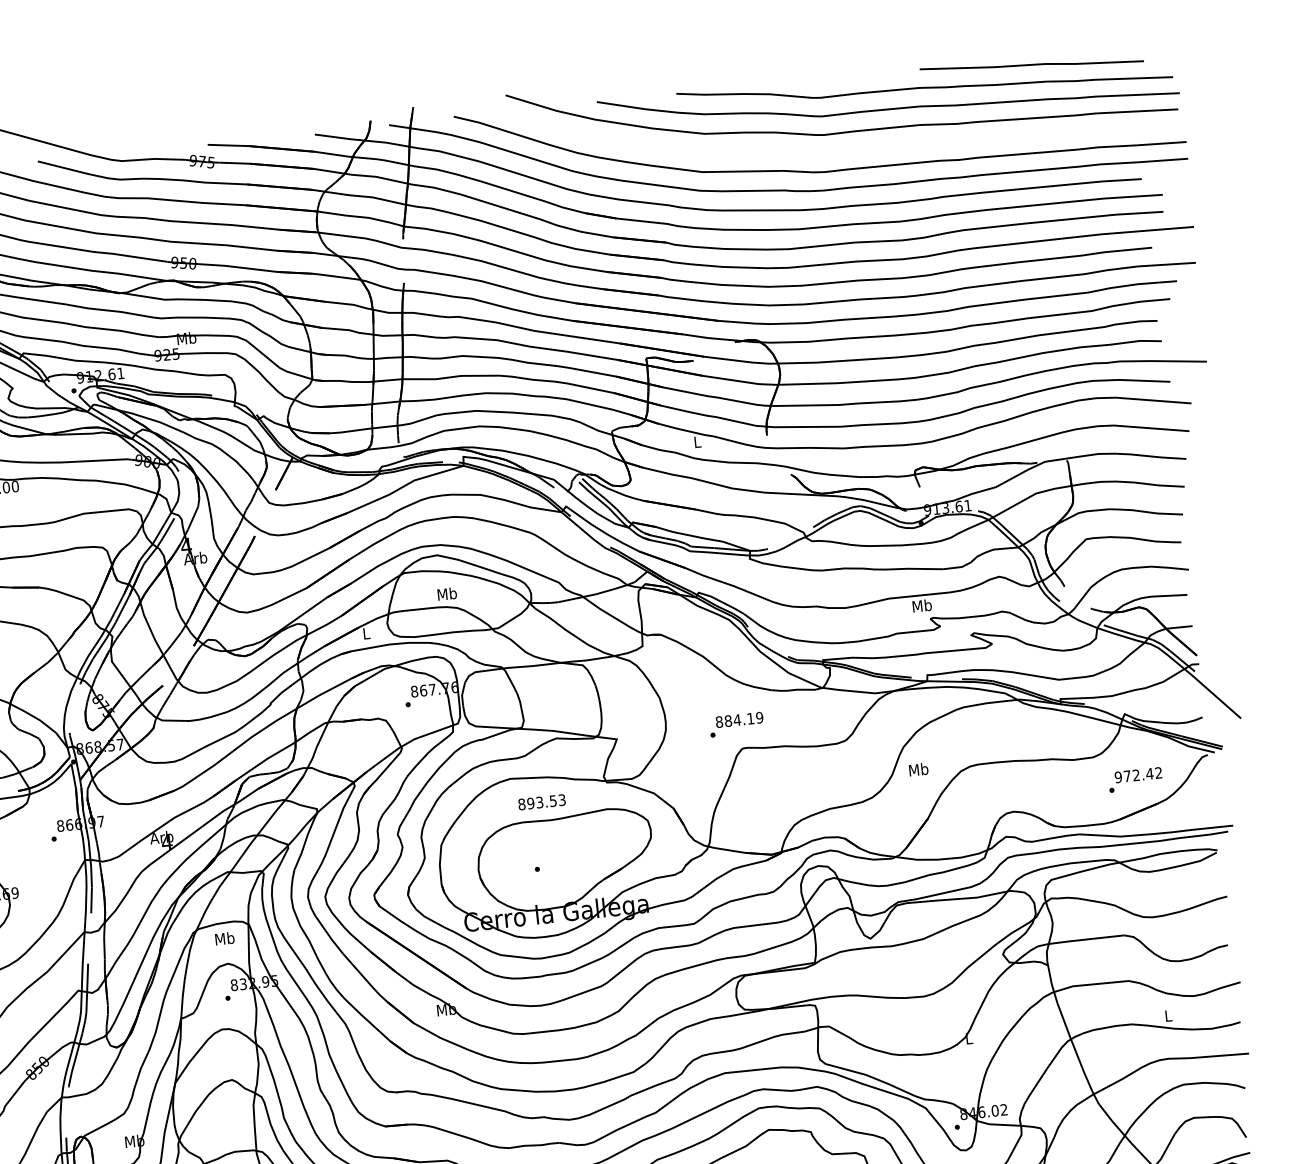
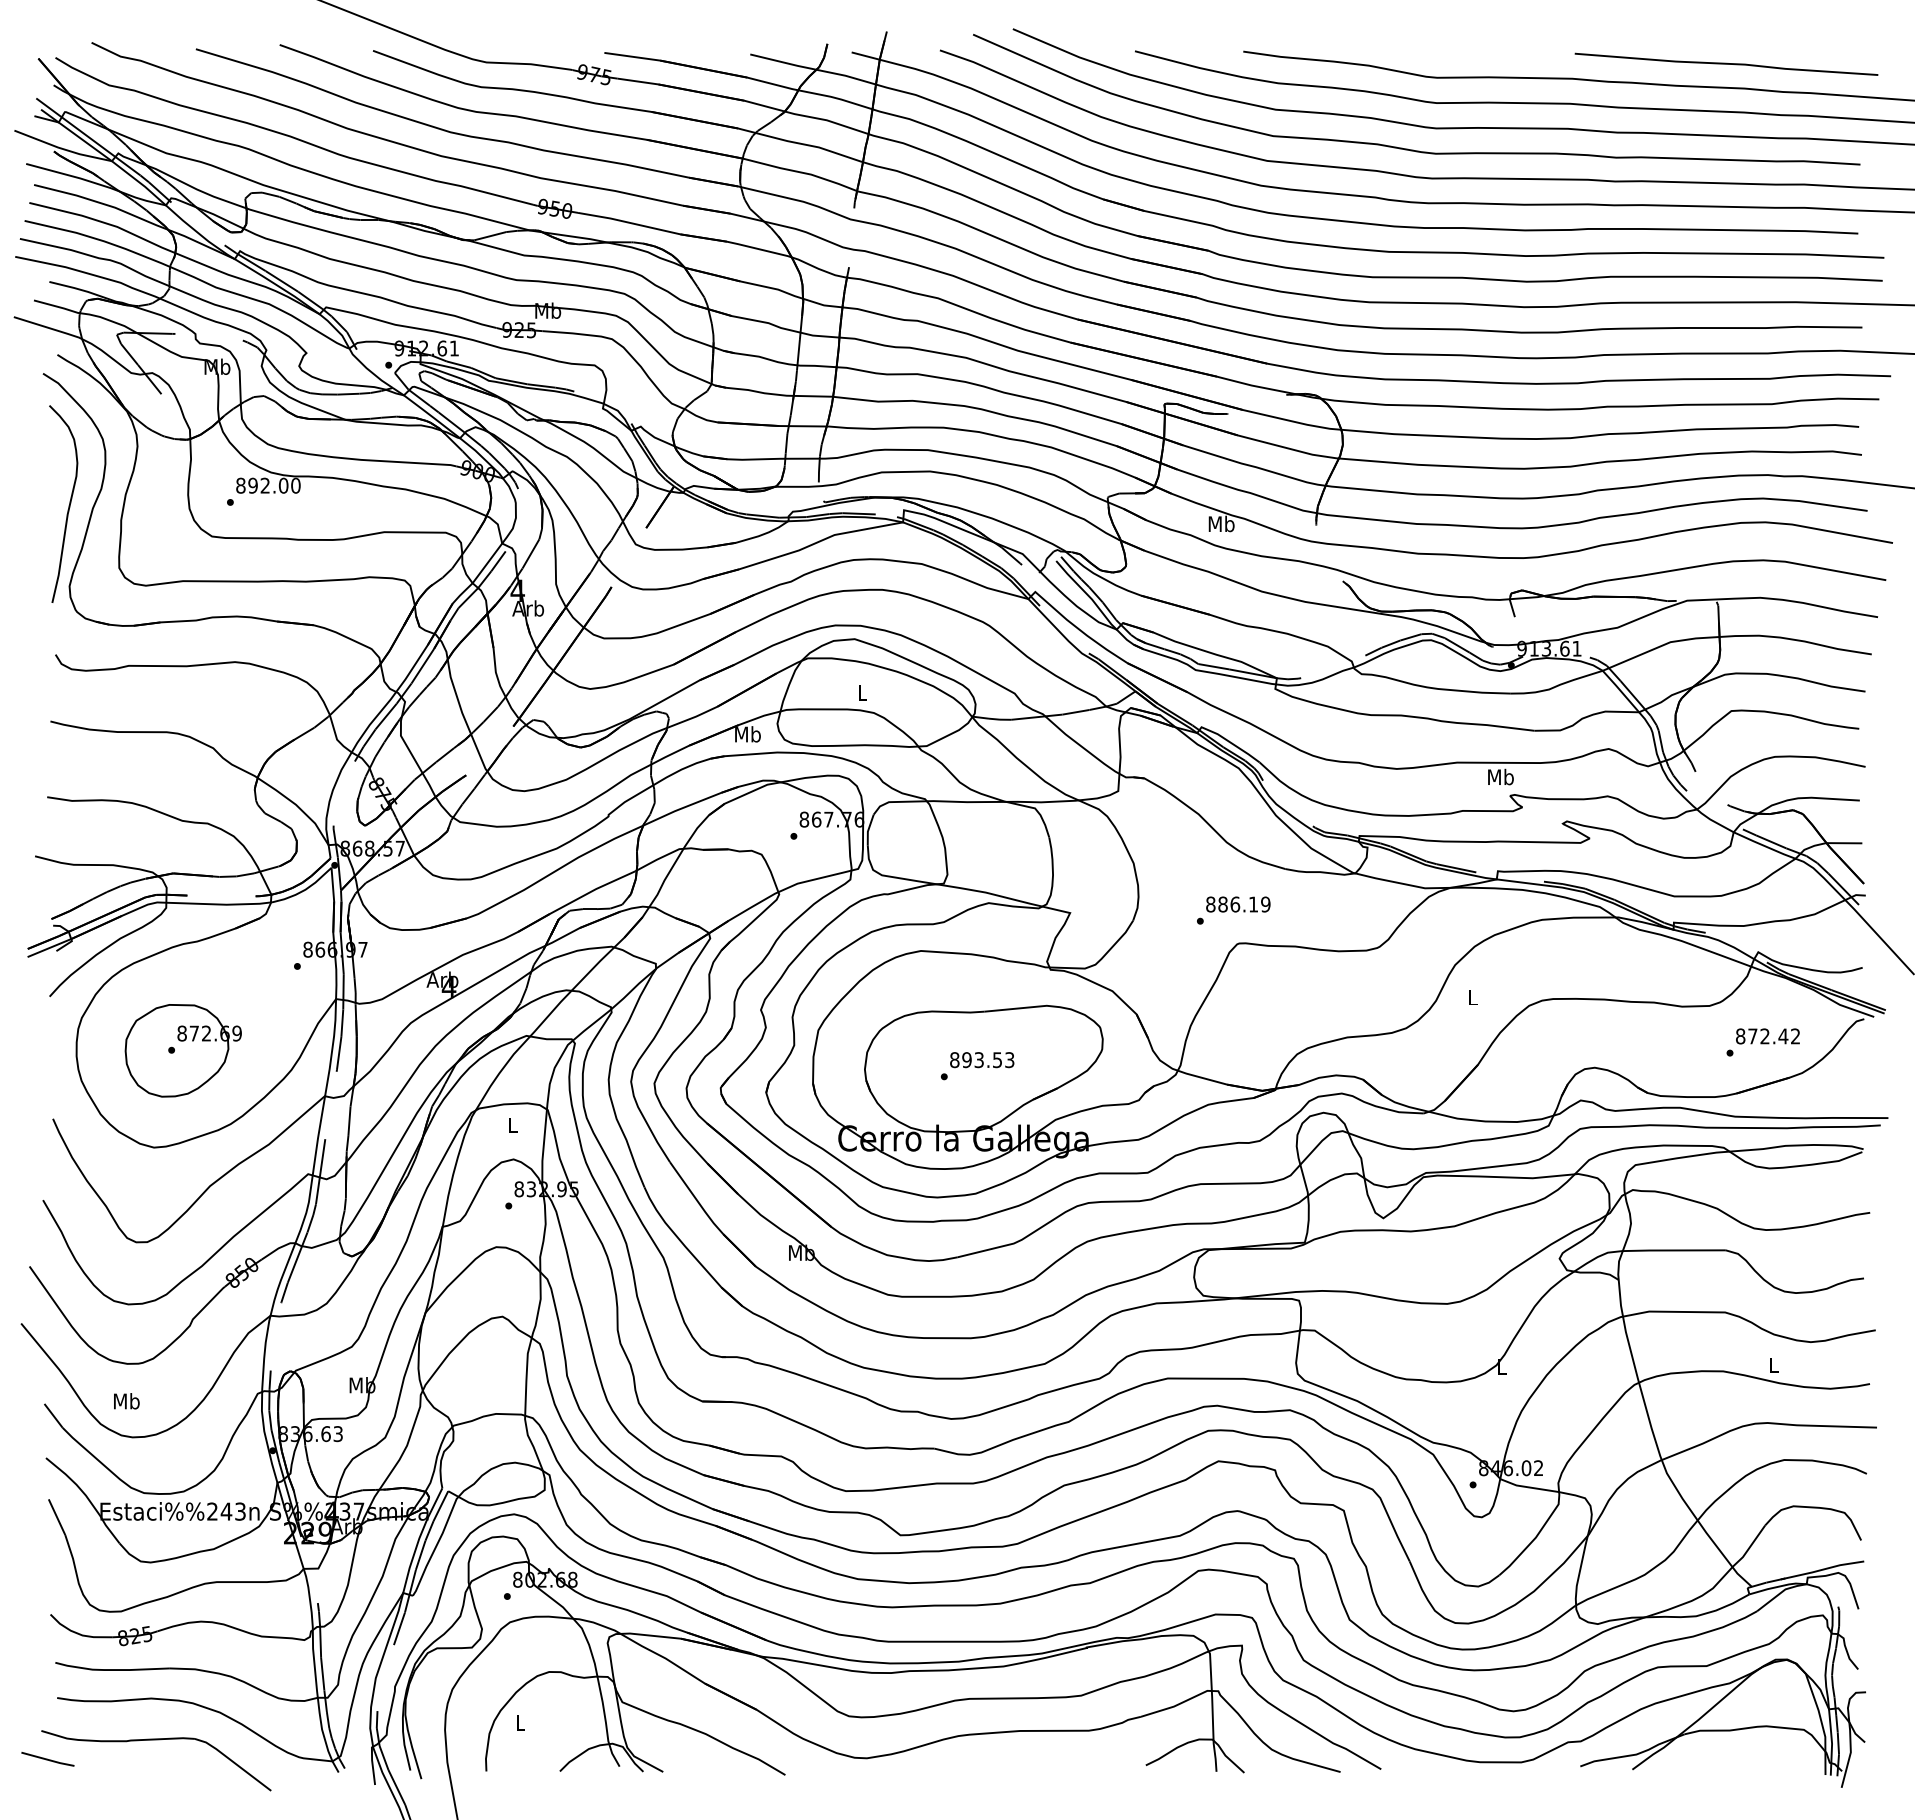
curve: (804, 152) -> (1407, 148), added
text: (697, 441) -> (1221, 523), L -> Mb
text: (447, 593) -> (862, 692), Mb -> L
text: (366, 633) -> (747, 734), L -> Mb
text: (737, 720) -> (1235, 904), 884.19 -> 886.19
text: (918, 769) -> (1472, 997), Mb -> L
text: (1118, 777) -> (1740, 1036), 972.42 -> 872.42
text: (542, 802) -> (982, 1060), moved
text: (225, 938) -> (513, 1125), Mb -> L

